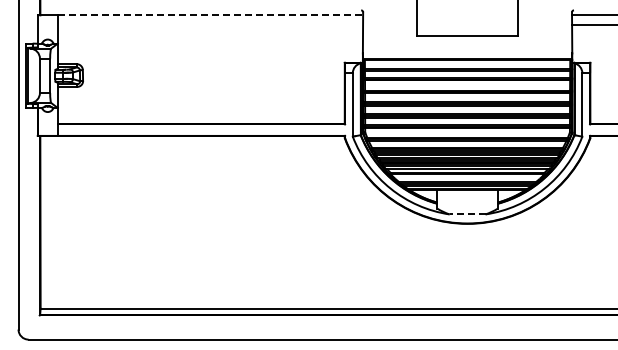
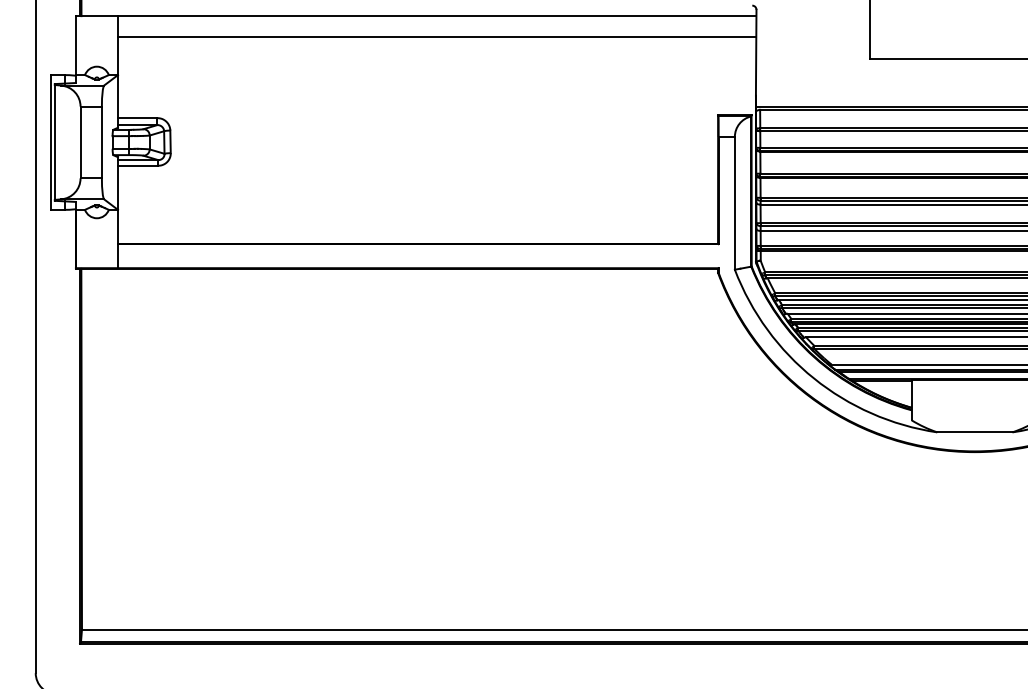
line: (210, 15) -> (437, 16), dashed -> solid
line: (210, 25) -> (437, 37), added
line: (467, 214) -> (974, 432), dashed -> solid

